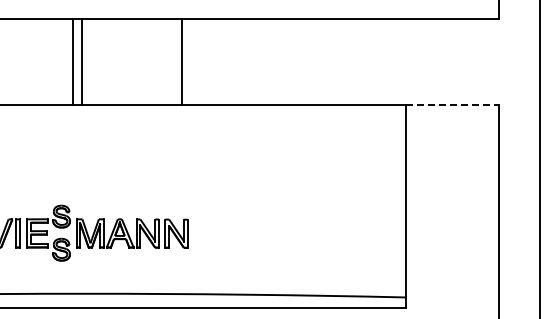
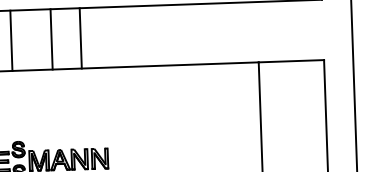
line: (72, 62) -> (11, 41), moved
line: (81, 62) -> (51, 39), moved
line: (182, 62) -> (80, 38), moved
line: (452, 105) -> (291, 61), dashed -> solid

